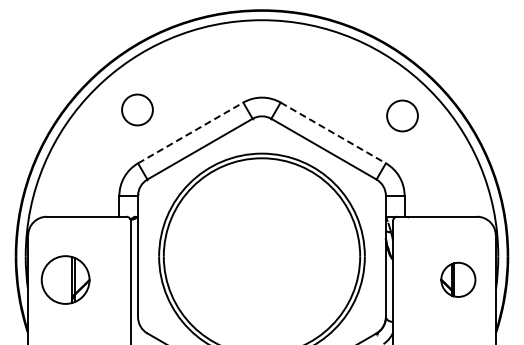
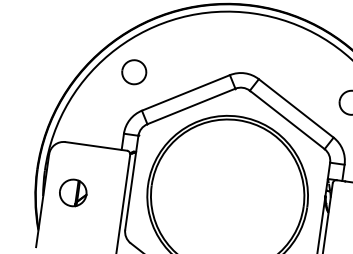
part: (137, 109) -> (134, 71), moved
line: (190, 132) -> (185, 92), dashed -> solid
line: (333, 132) -> (296, 108), dashed -> solid
part: (65, 279) -> (73, 192), size x0.71

